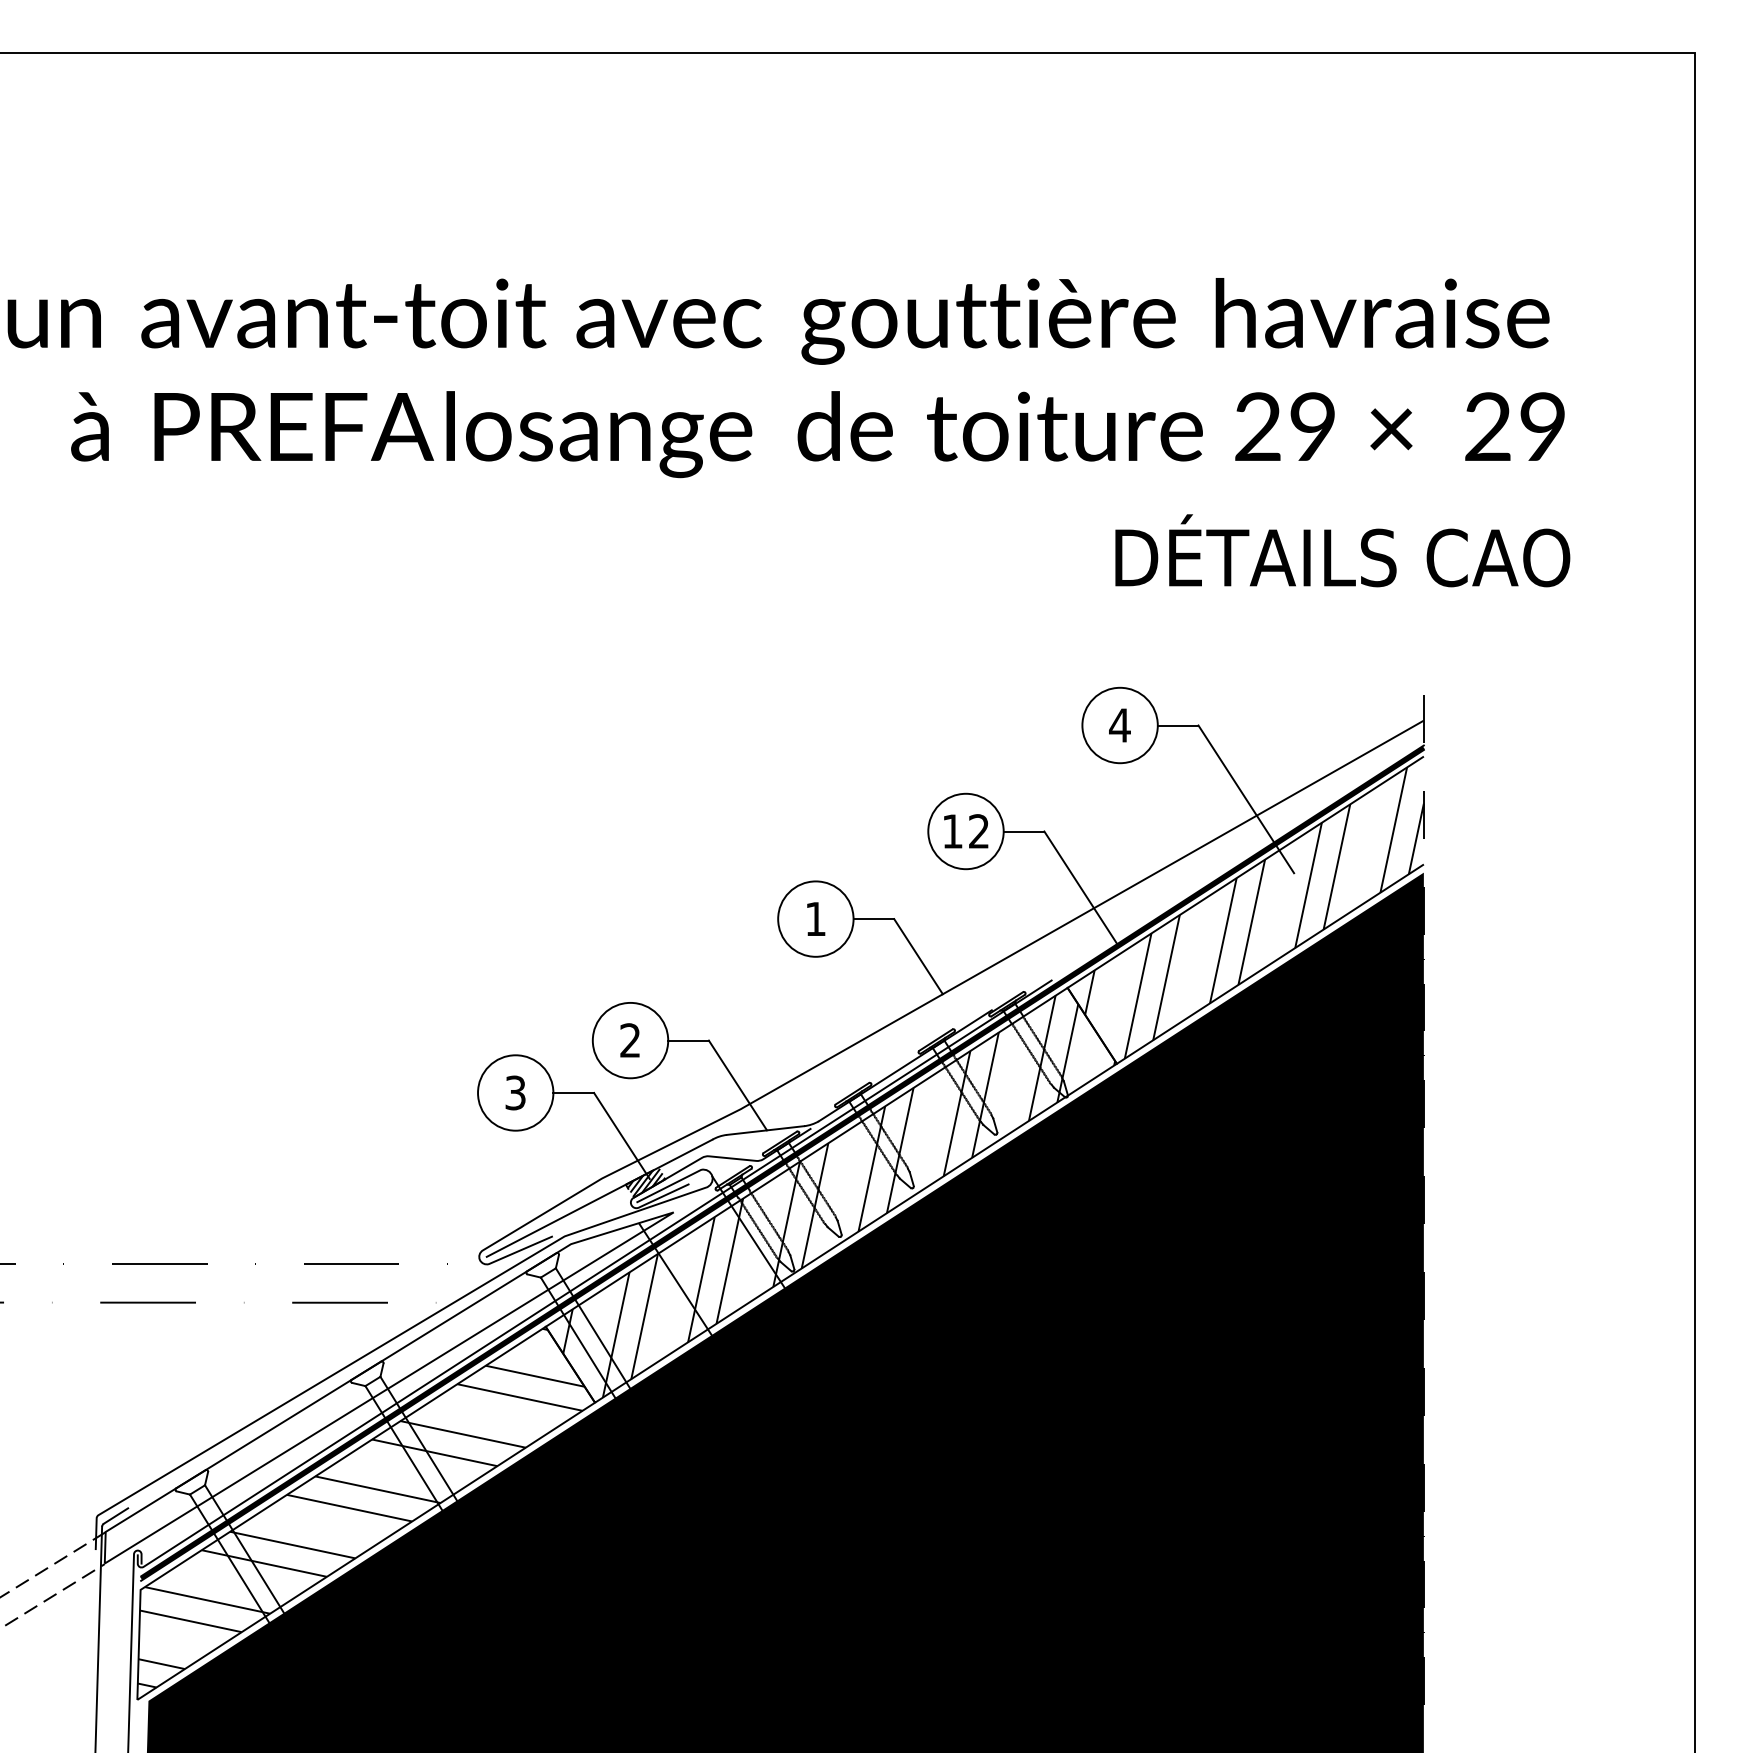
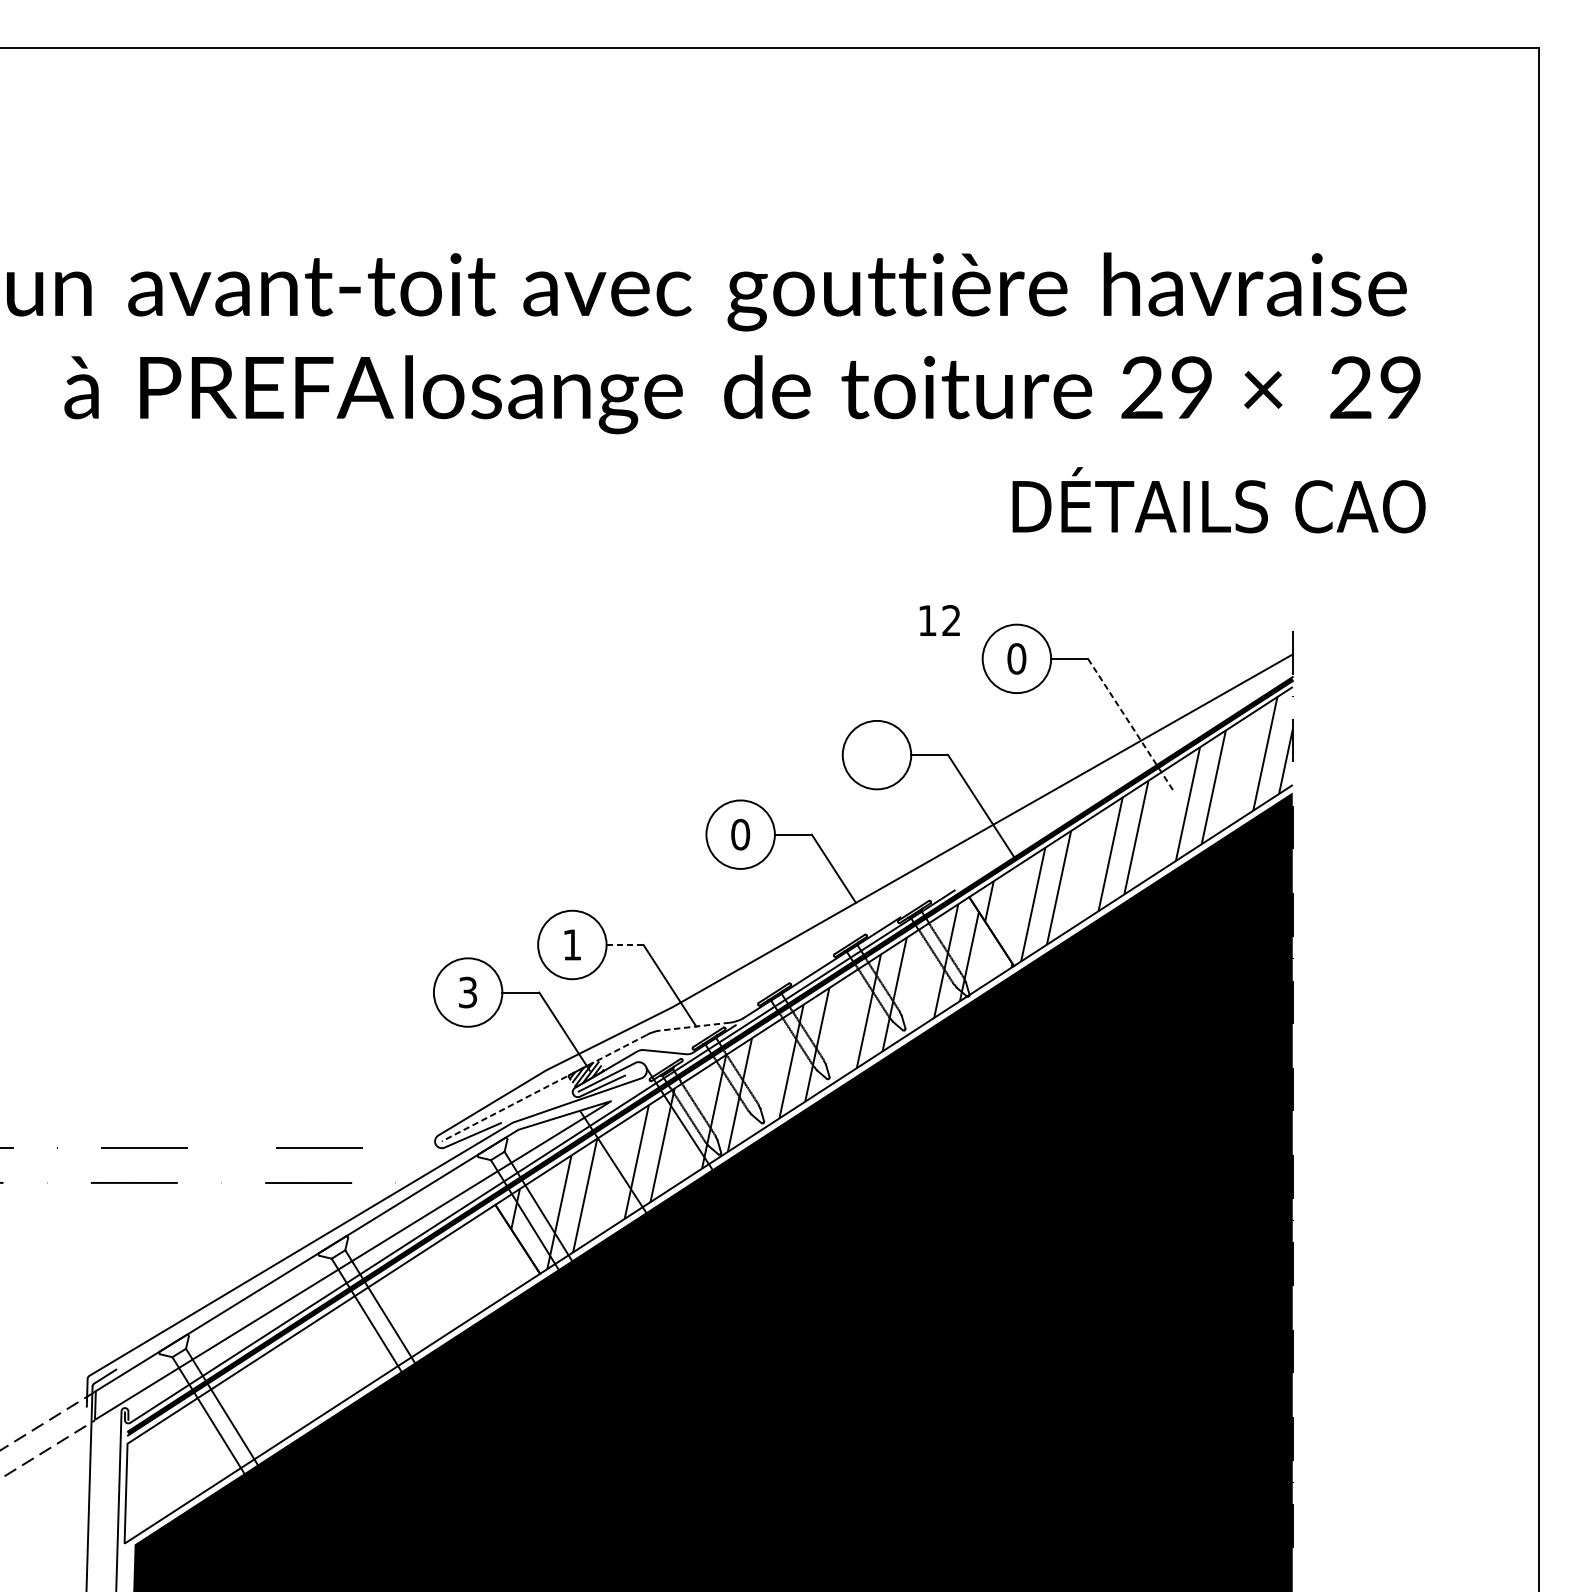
text: (1119, 725) -> (1016, 658), 4 -> 0
line: (1246, 799) -> (1131, 726), solid -> dashed
text: (966, 831) -> (940, 620), moved
text: (815, 918) -> (740, 834), 1 -> 0
text: (629, 1040) -> (571, 944), 2 -> 1
line: (689, 1040) -> (625, 944), solid -> dashed
line: (765, 1130) -> (694, 1026), solid -> dashed
line: (599, 1198) -> (544, 1088), solid -> dashed
hatch: (360, 1507) -> (327, 1368), removed

